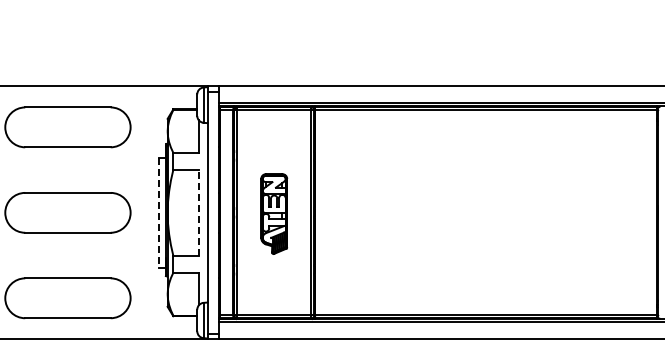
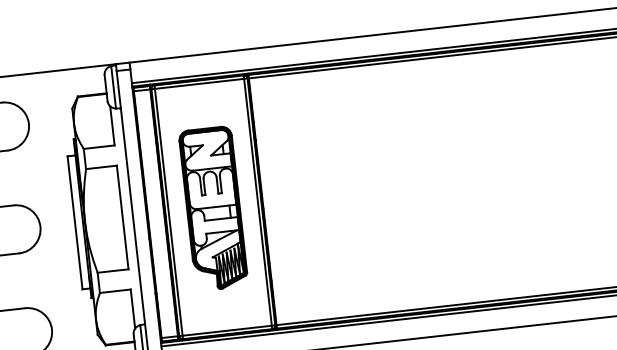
line: (199, 212) -> (123, 217), dashed -> solid
line: (159, 213) -> (75, 223), dashed -> solid
part: (273, 213) -> (212, 208), size x1.67

